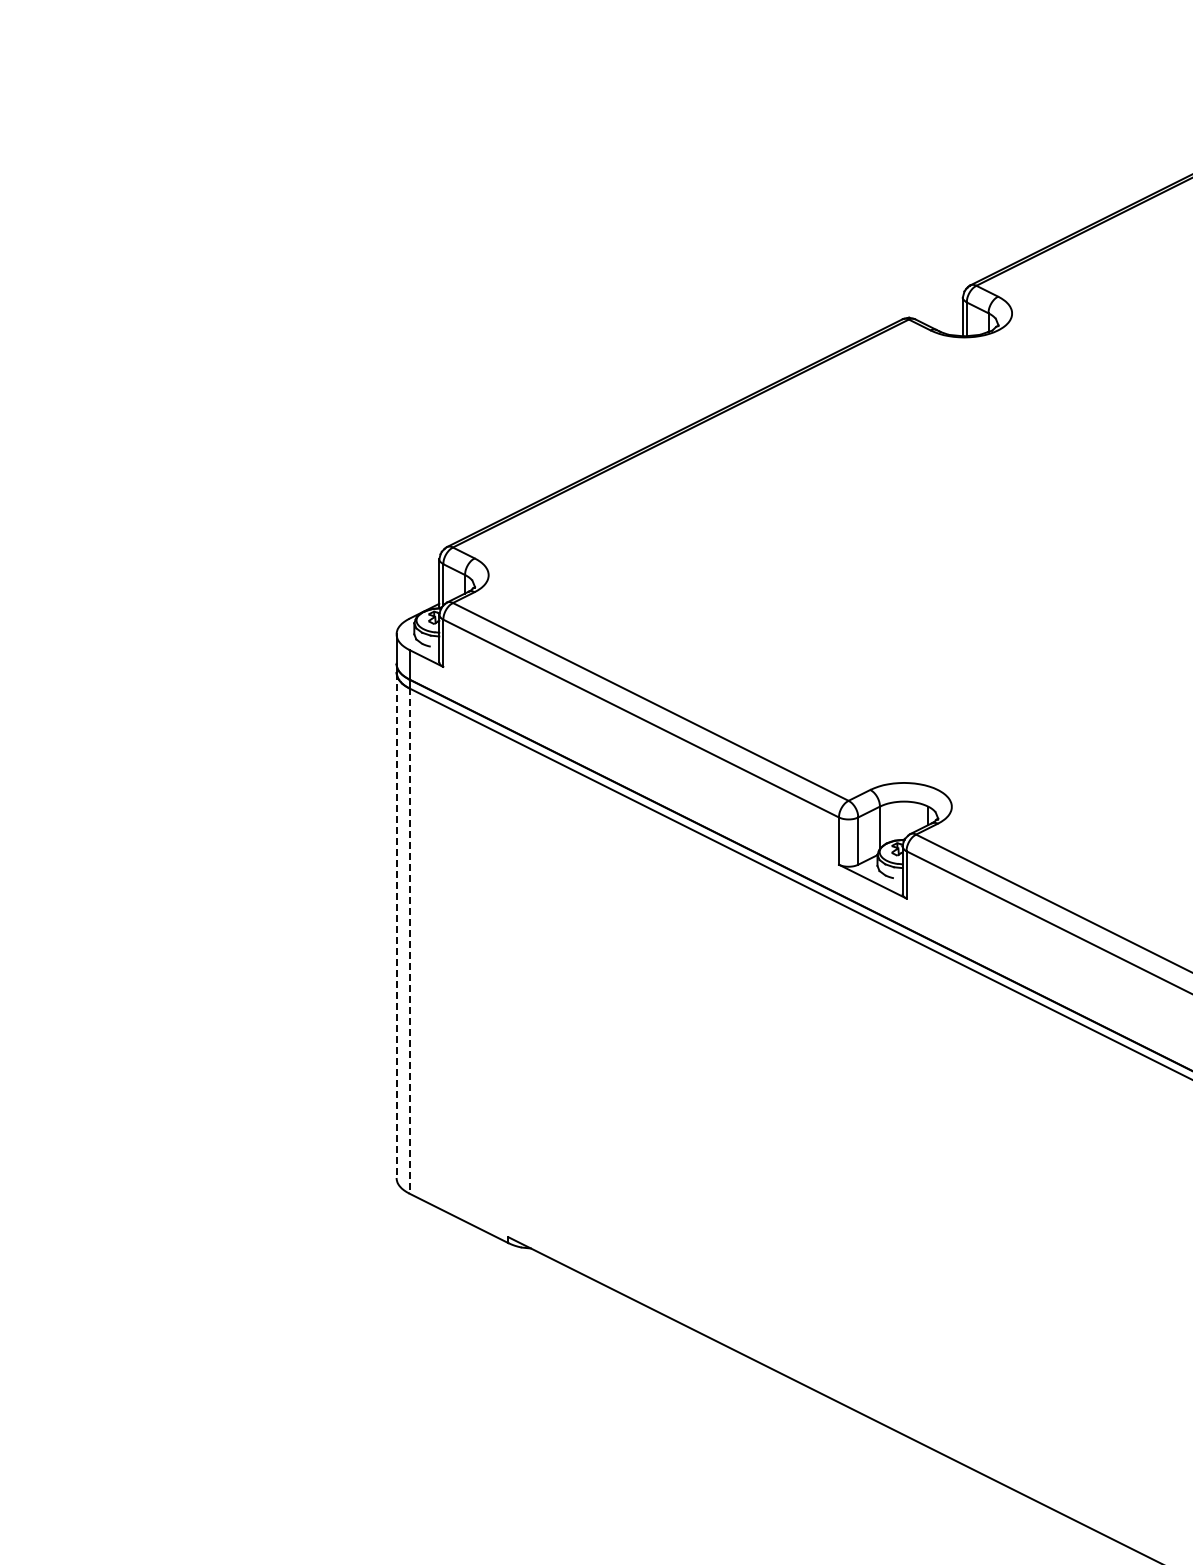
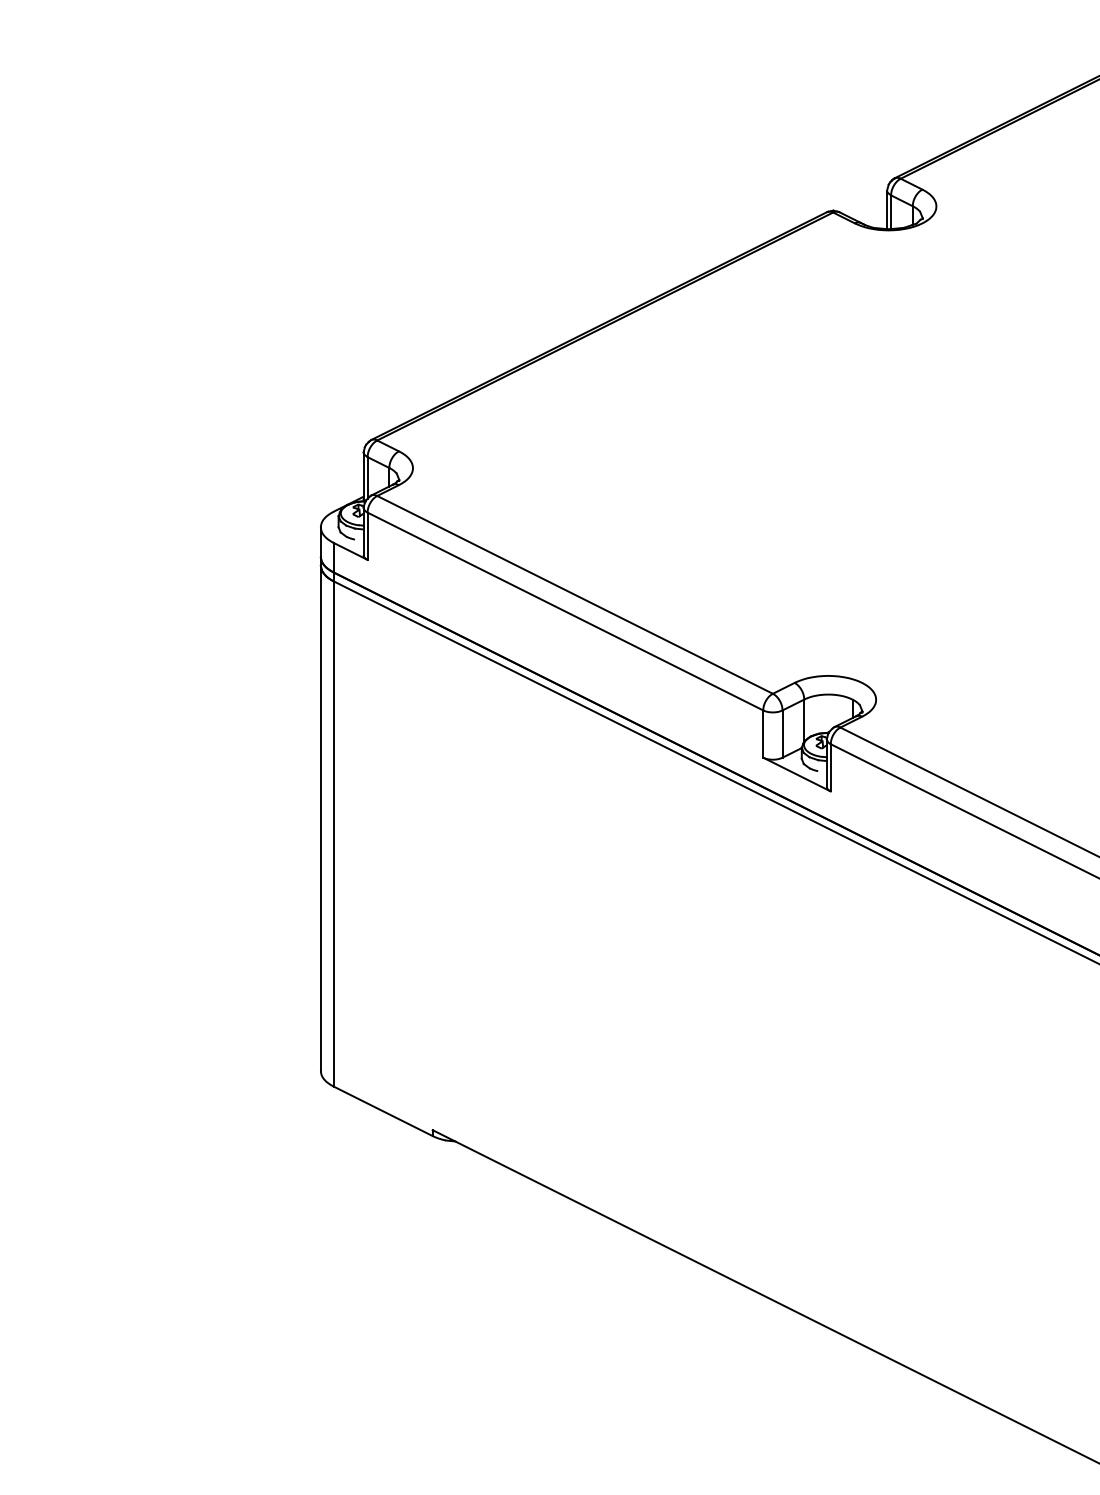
line: (396, 925) -> (320, 818), dashed -> solid
line: (409, 941) -> (333, 834), dashed -> solid

